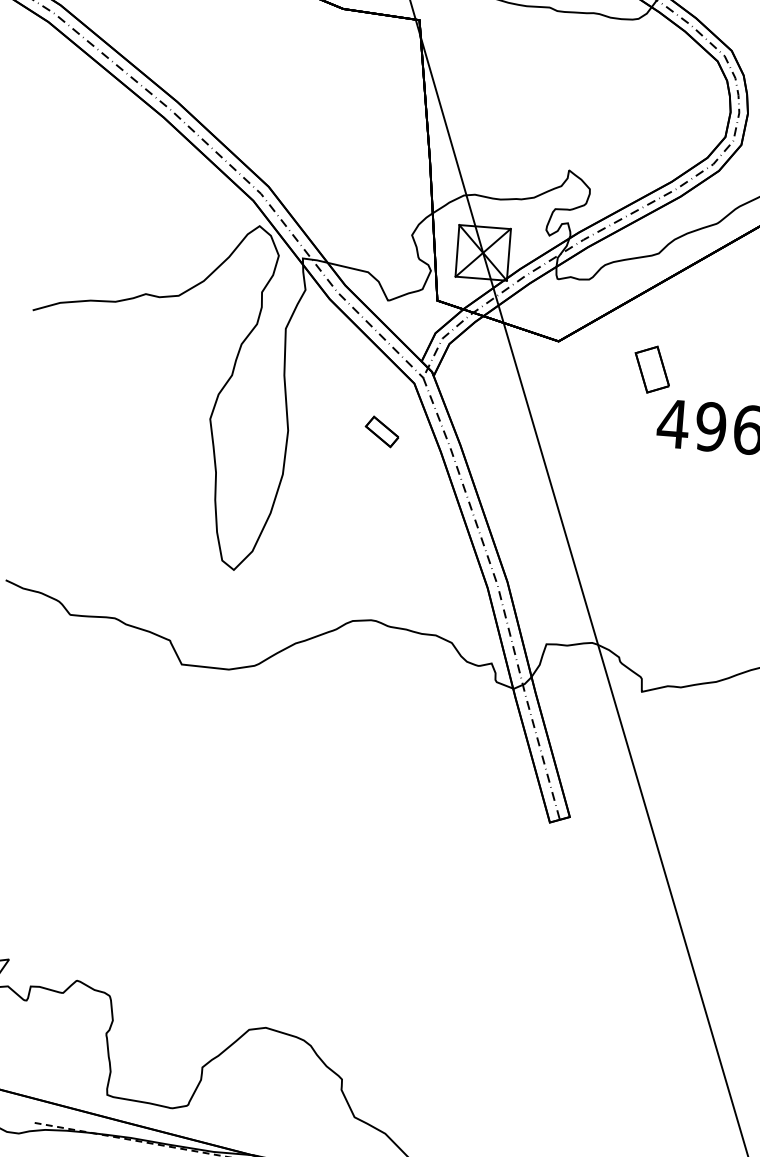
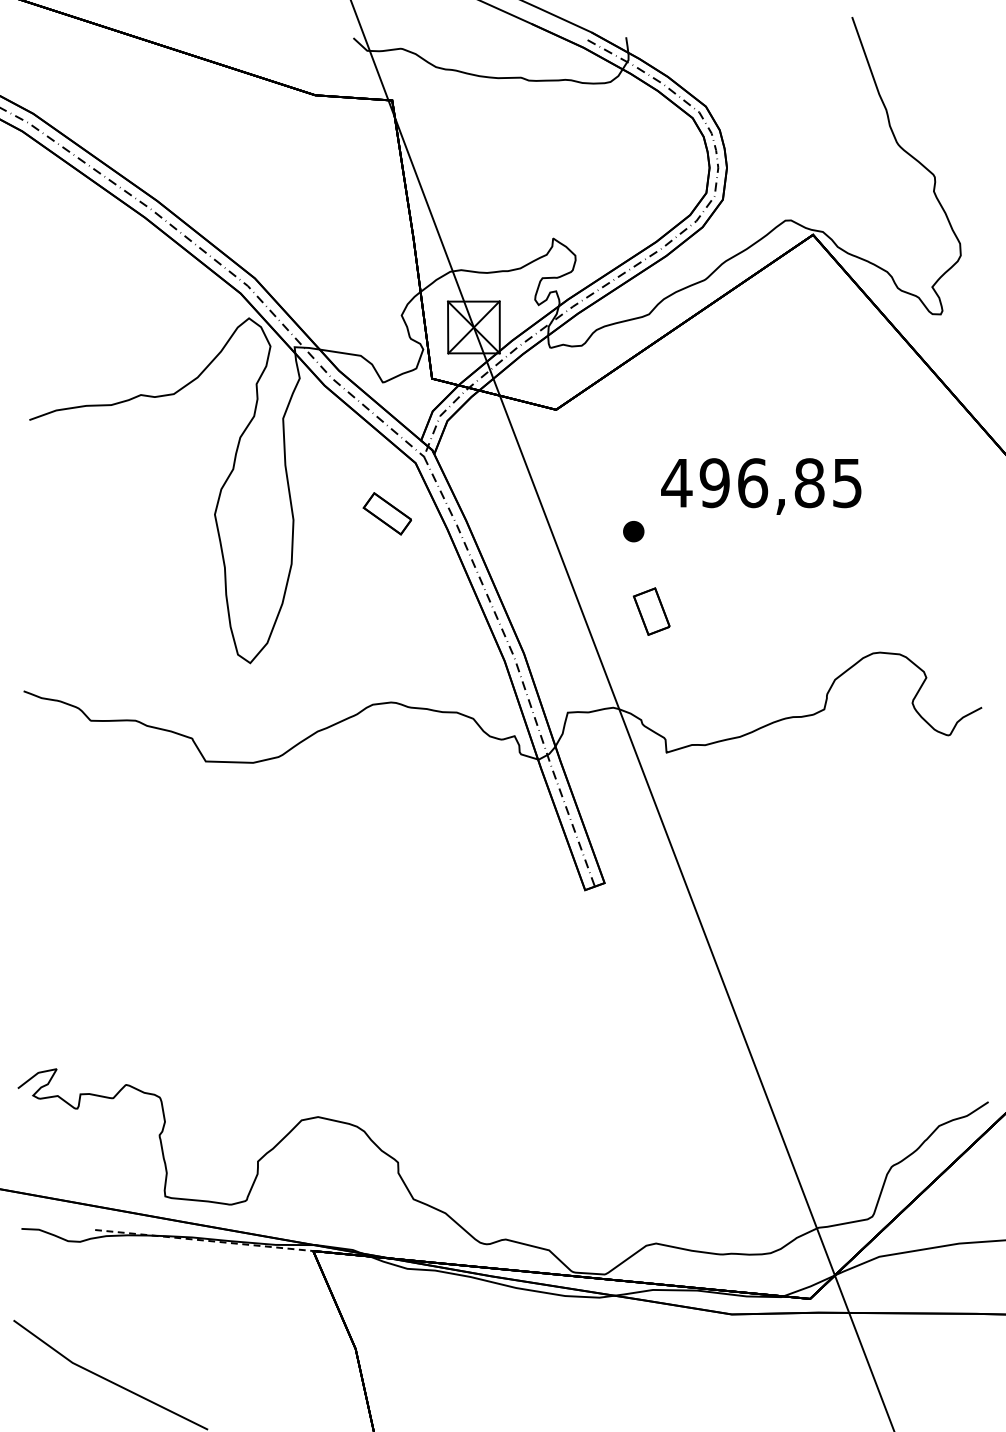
part: (652, 369) -> (651, 611), moved
part: (381, 431) -> (386, 513), size x1.43
part: (626, 468) -> (633, 531), added

